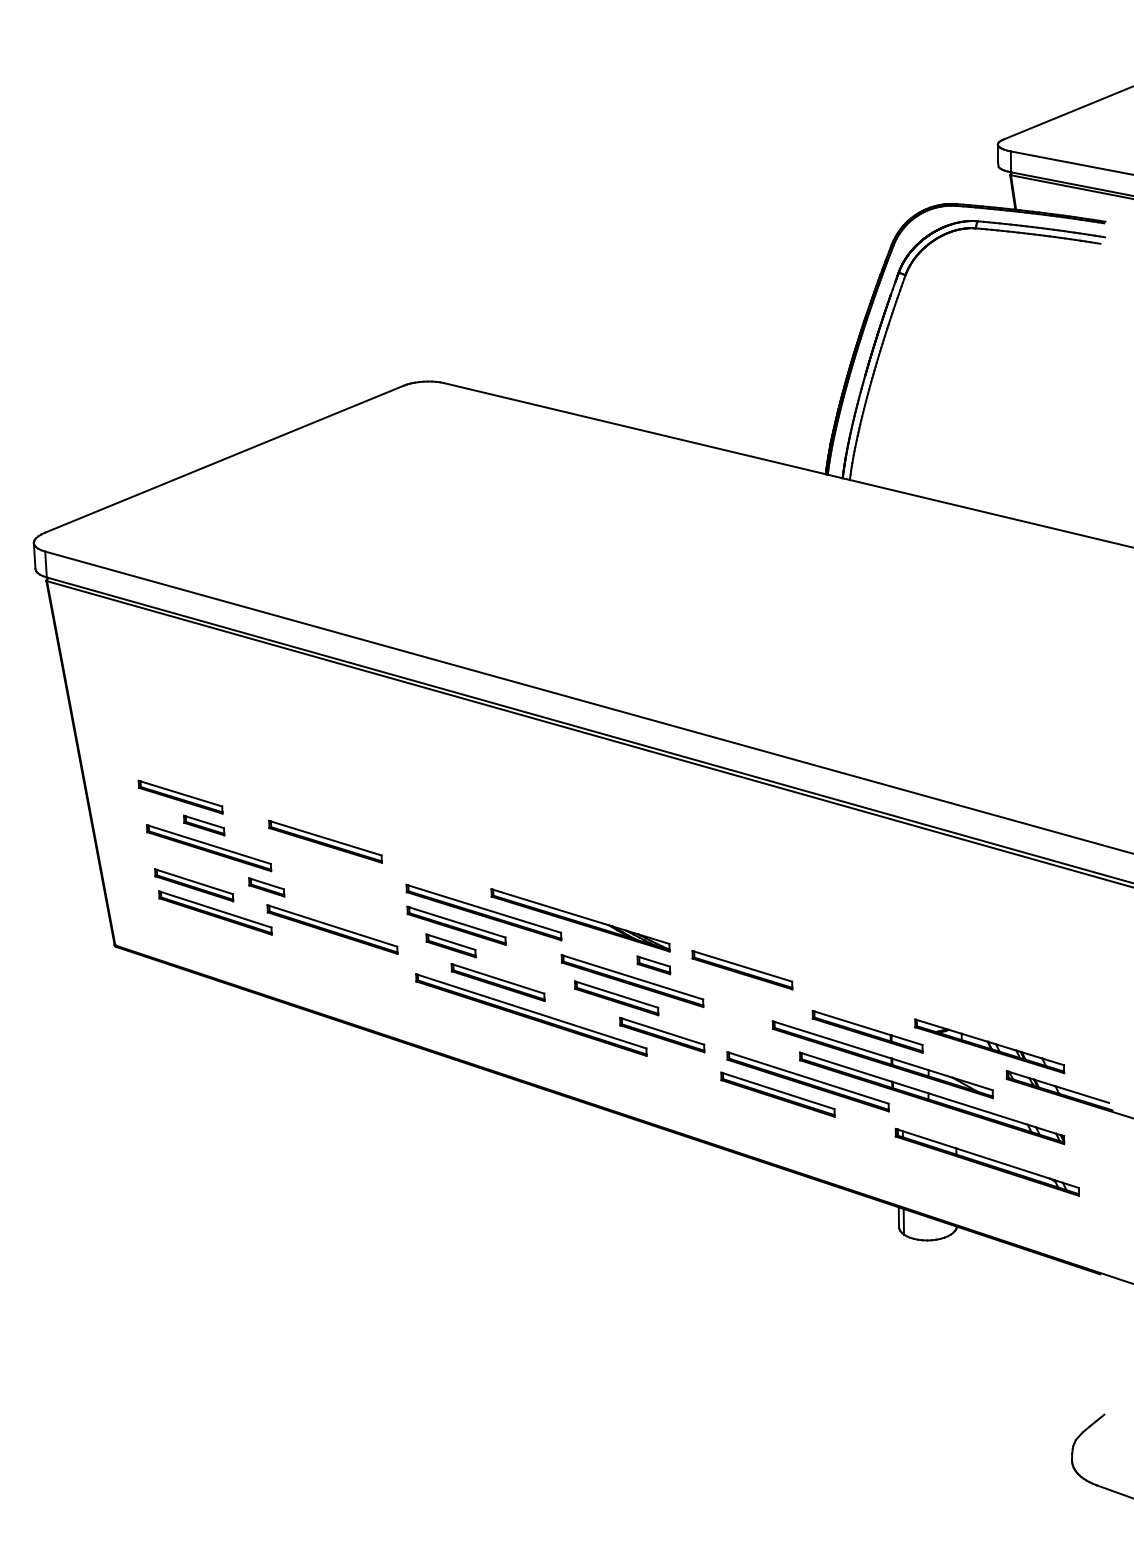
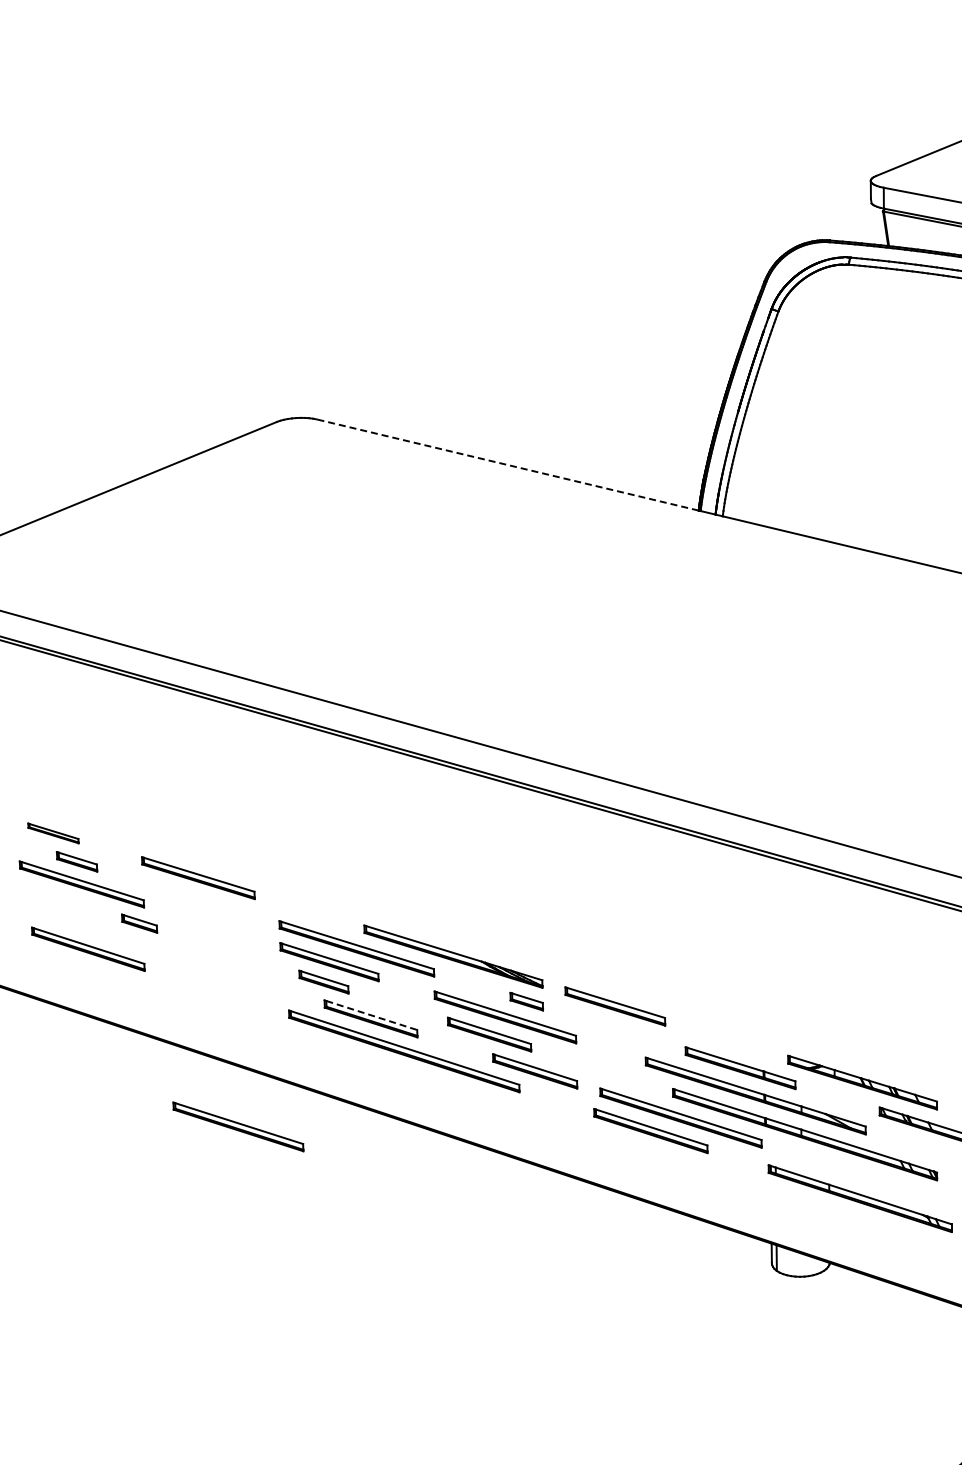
line: (634, 428) -> (507, 464), solid -> dashed
part: (180, 796) -> (53, 832), size x0.6
part: (194, 885) -> (67, 921), removed
part: (332, 929) -> (238, 1126), moved
line: (498, 979) -> (371, 1015), solid -> dashed

